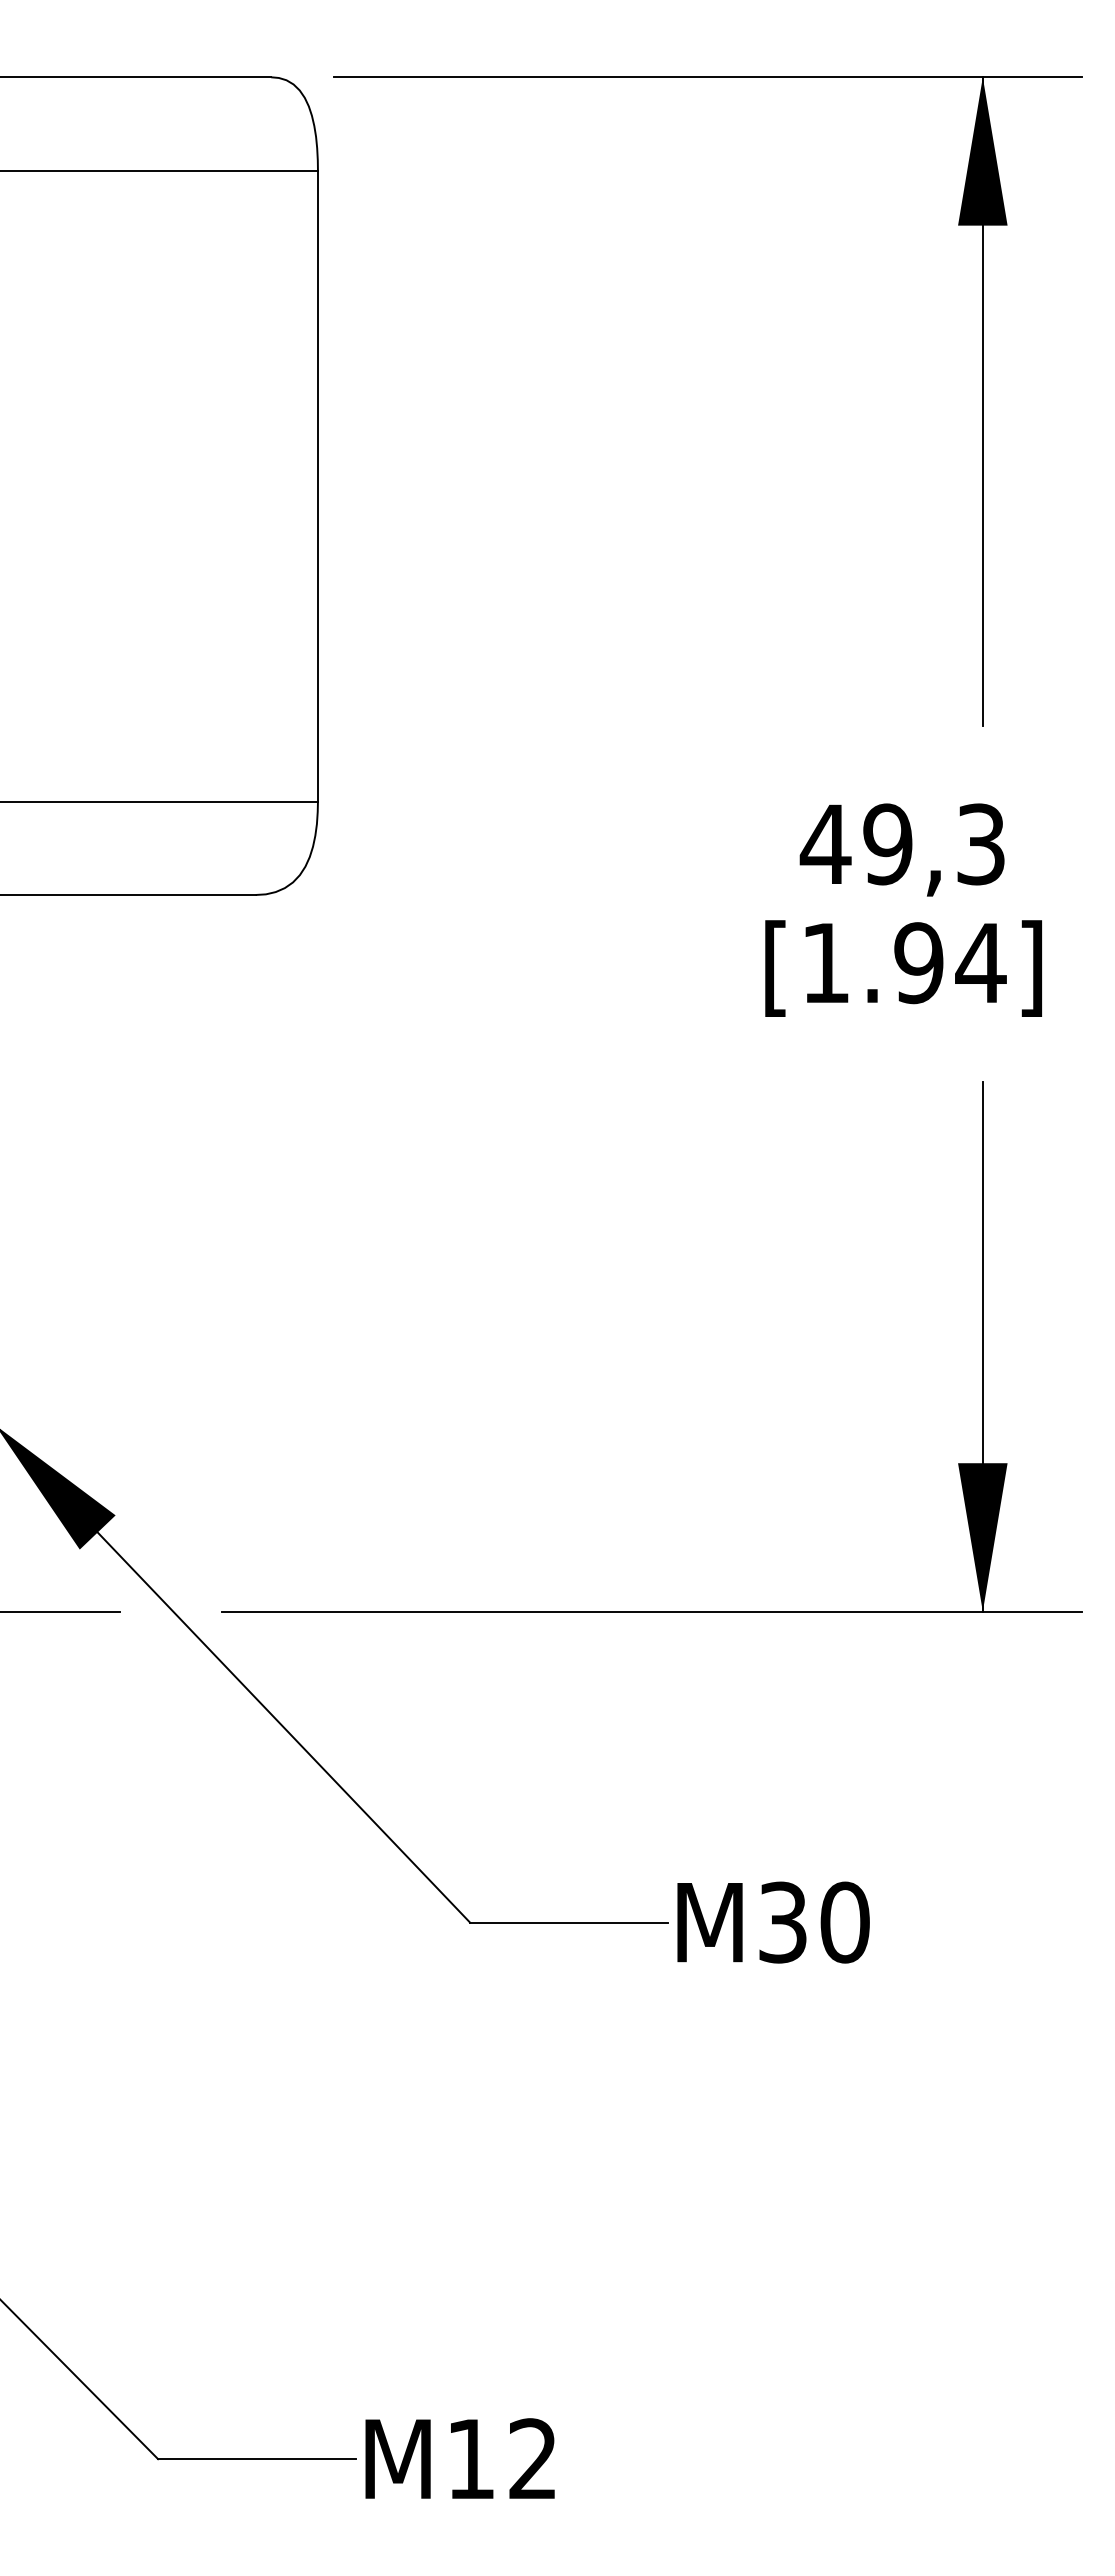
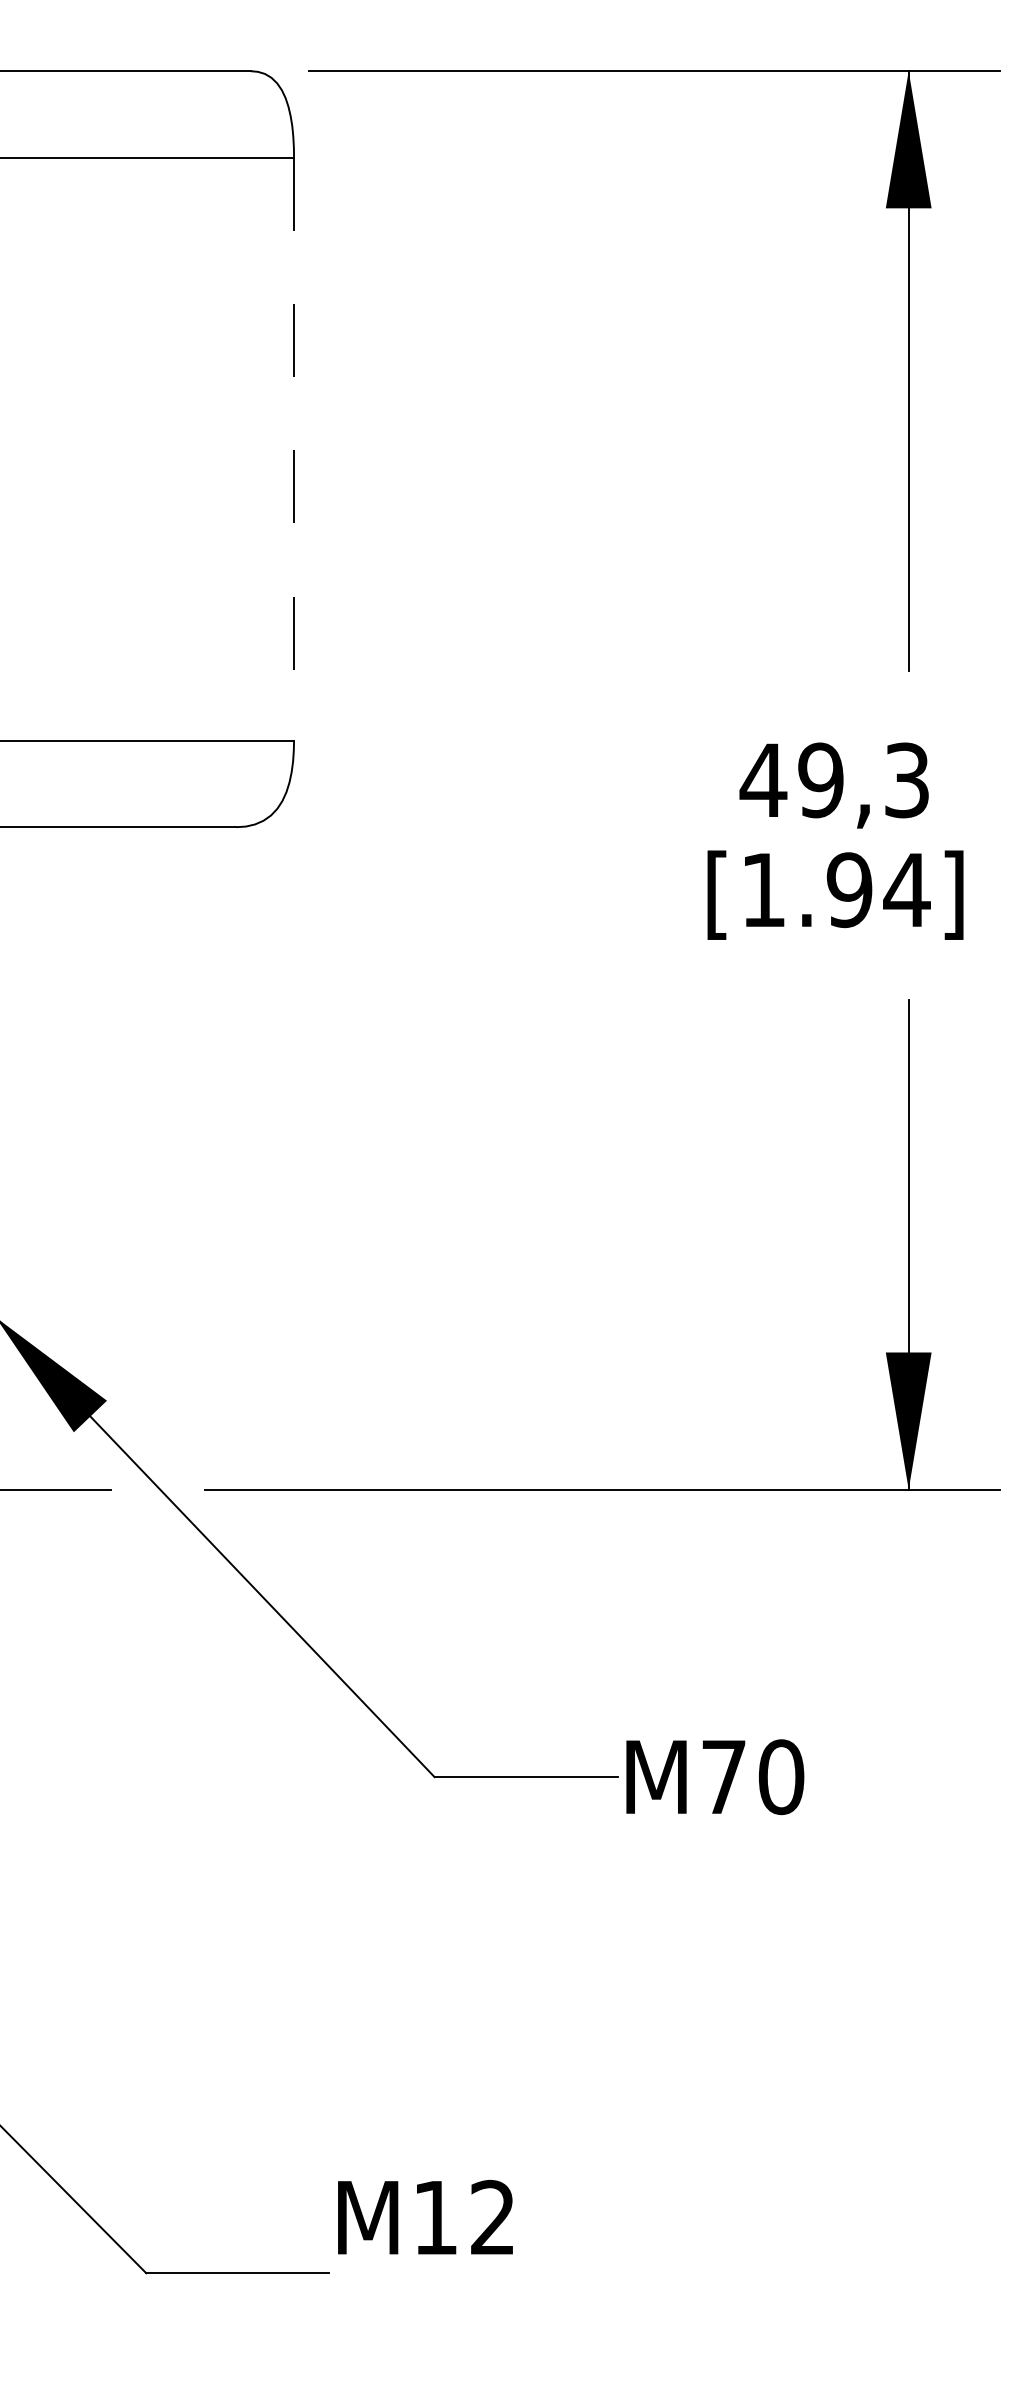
line: (317, 486) -> (293, 449), solid -> dashed
text: (782, 1922) -> (723, 1777), M30 -> M70
text: (459, 2458) -> (424, 2217), moved

